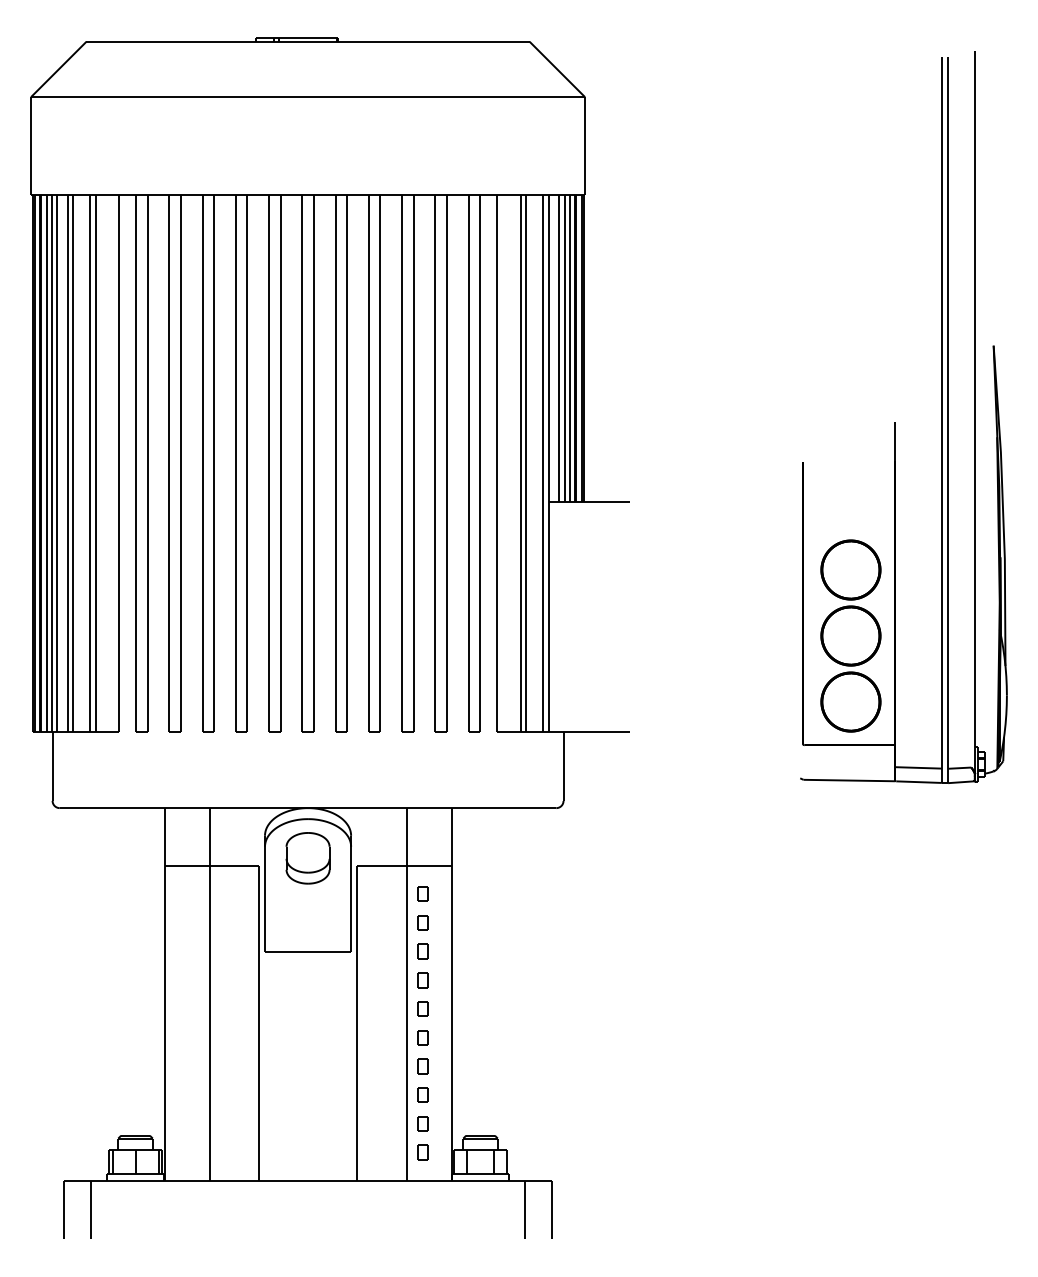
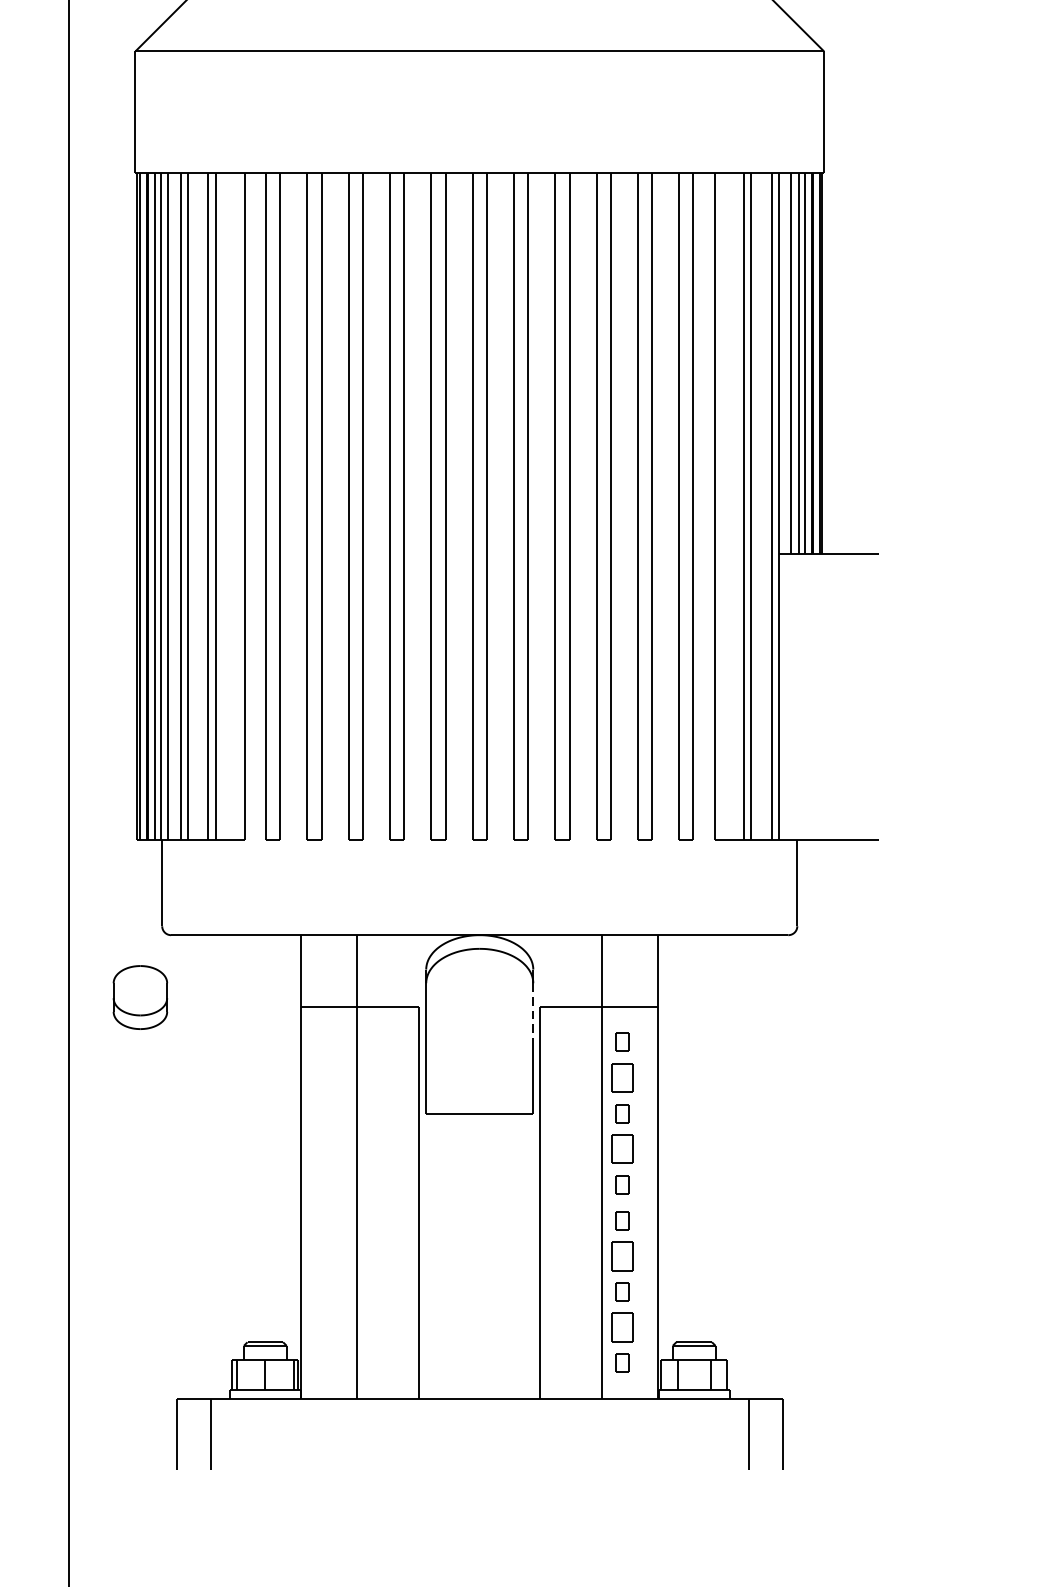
part: (307, 858) -> (139, 997), moved
line: (351, 871) -> (533, 1013), solid -> dashed
part: (422, 922) -> (622, 1077), size x1.6
part: (422, 980) -> (622, 1149), size x1.6
part: (422, 1066) -> (622, 1256), size x1.6
part: (422, 1123) -> (622, 1327), size x1.6

